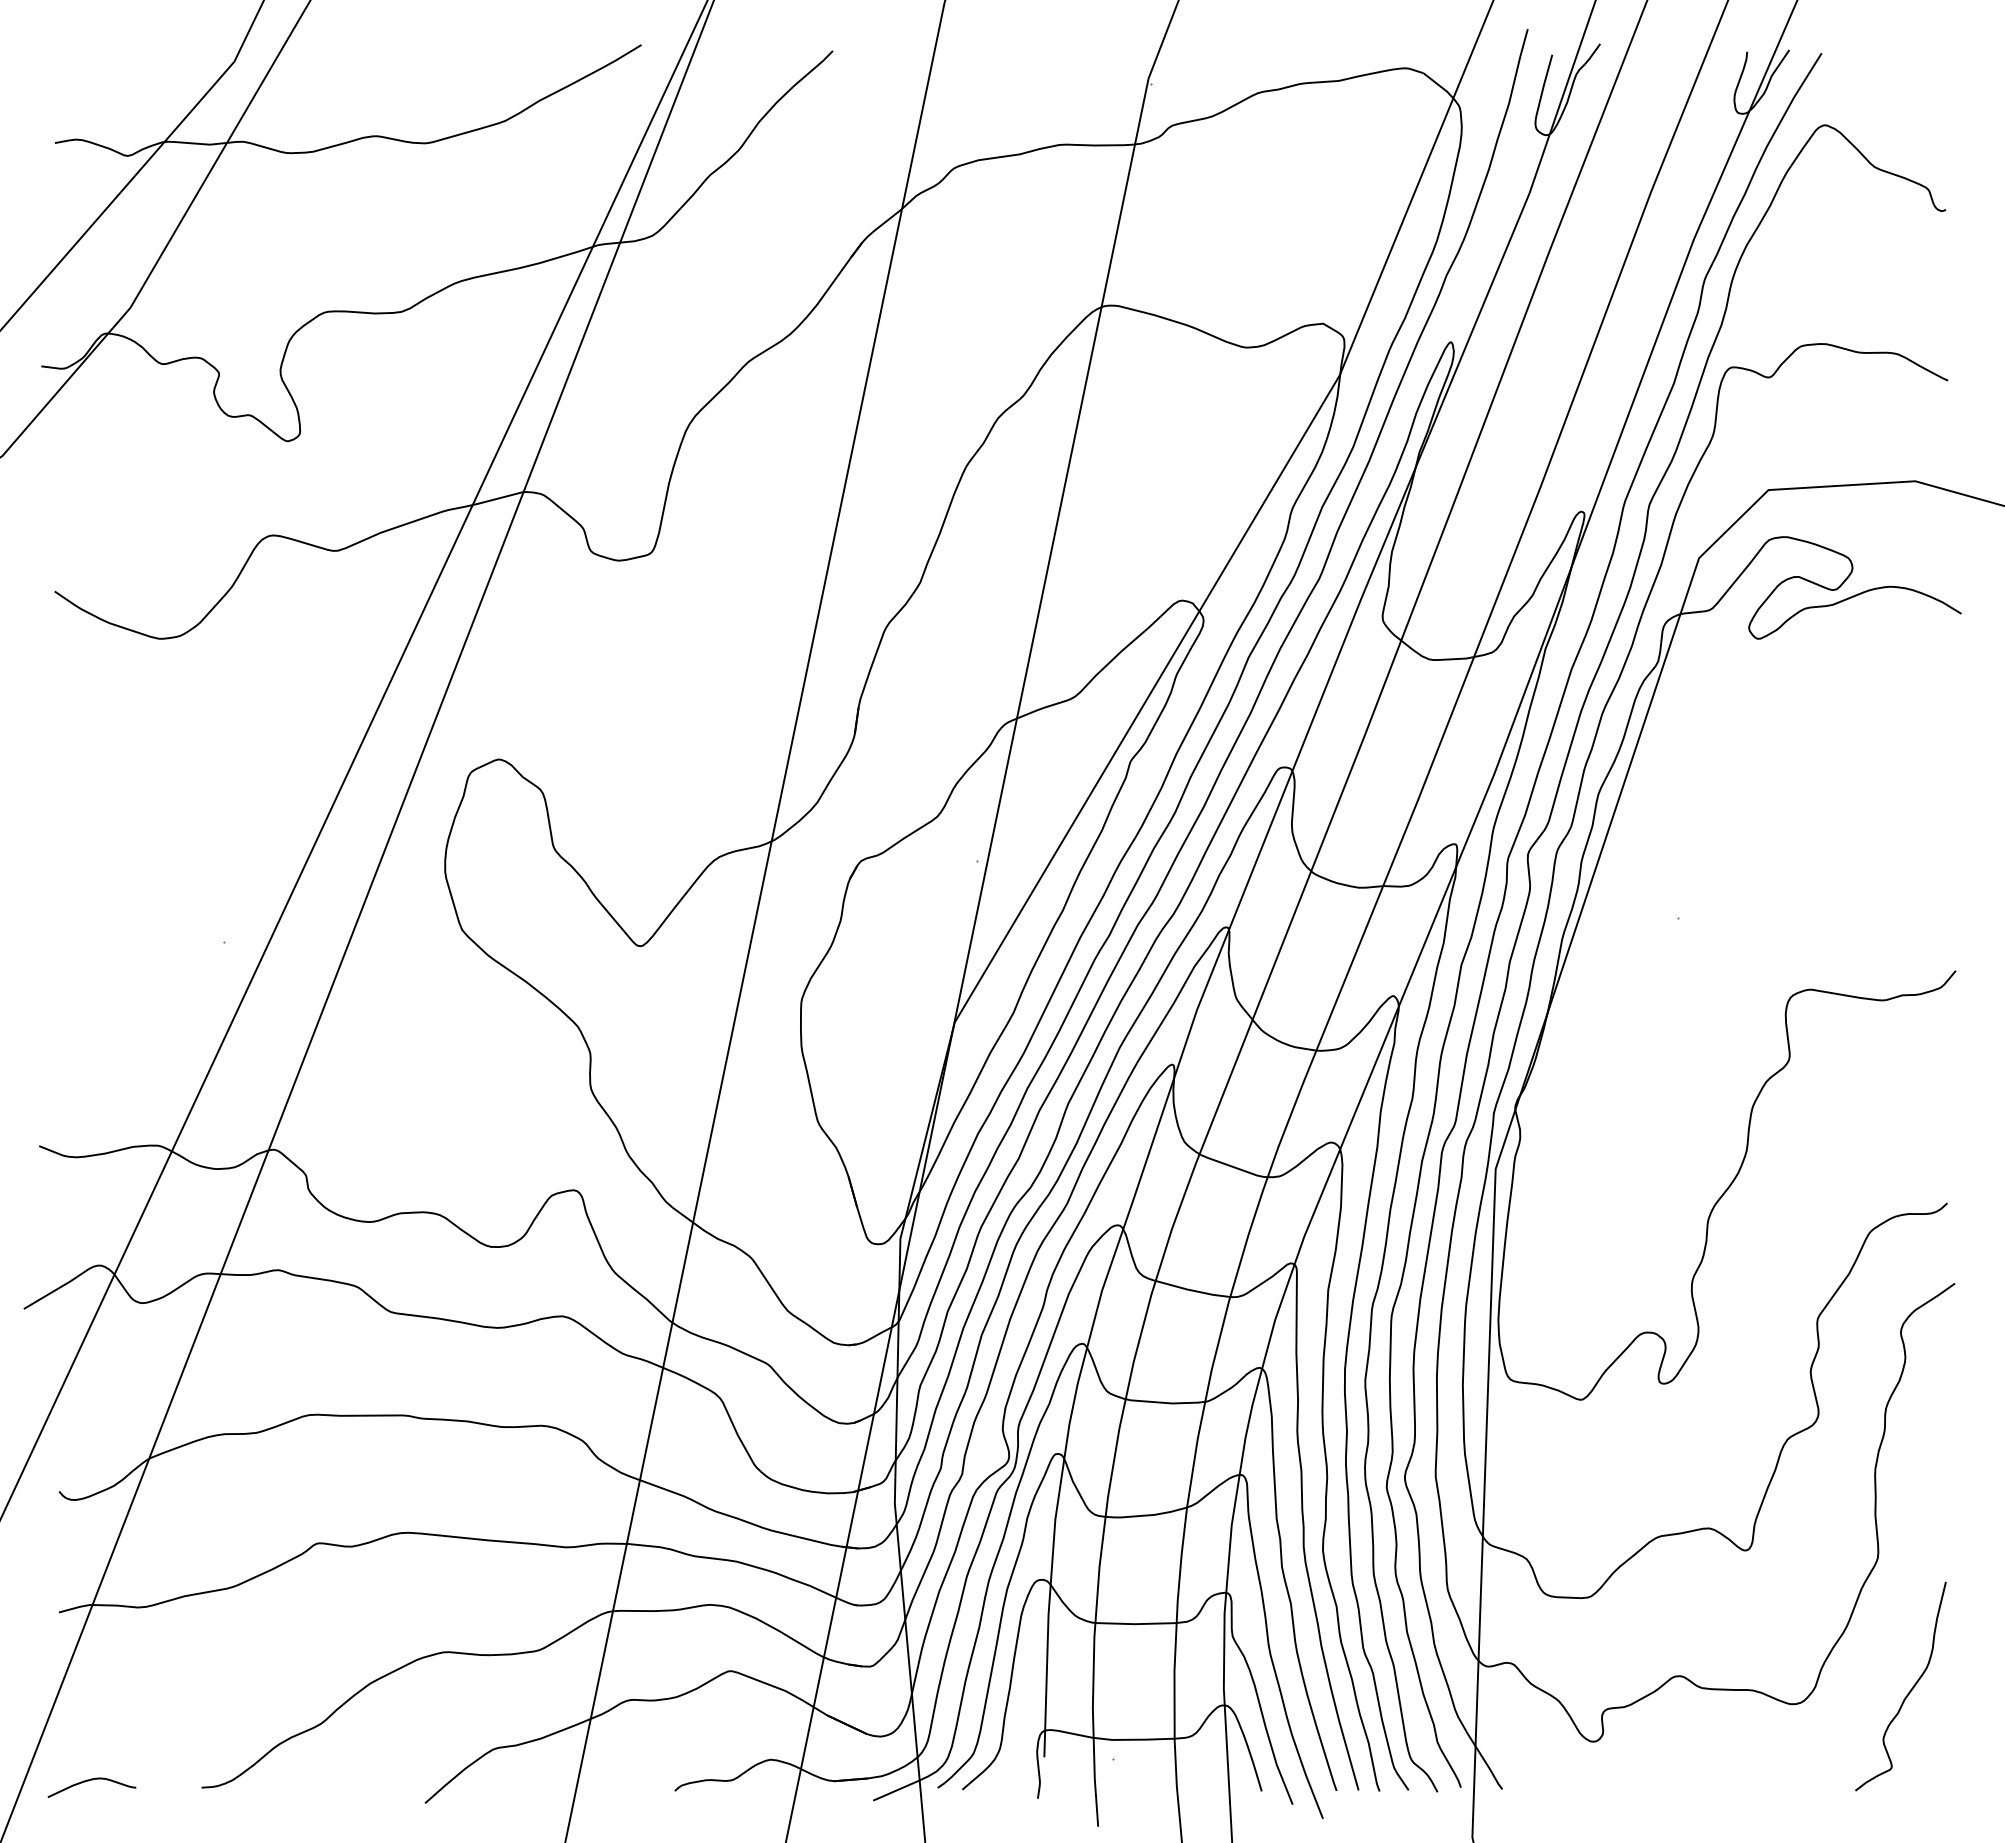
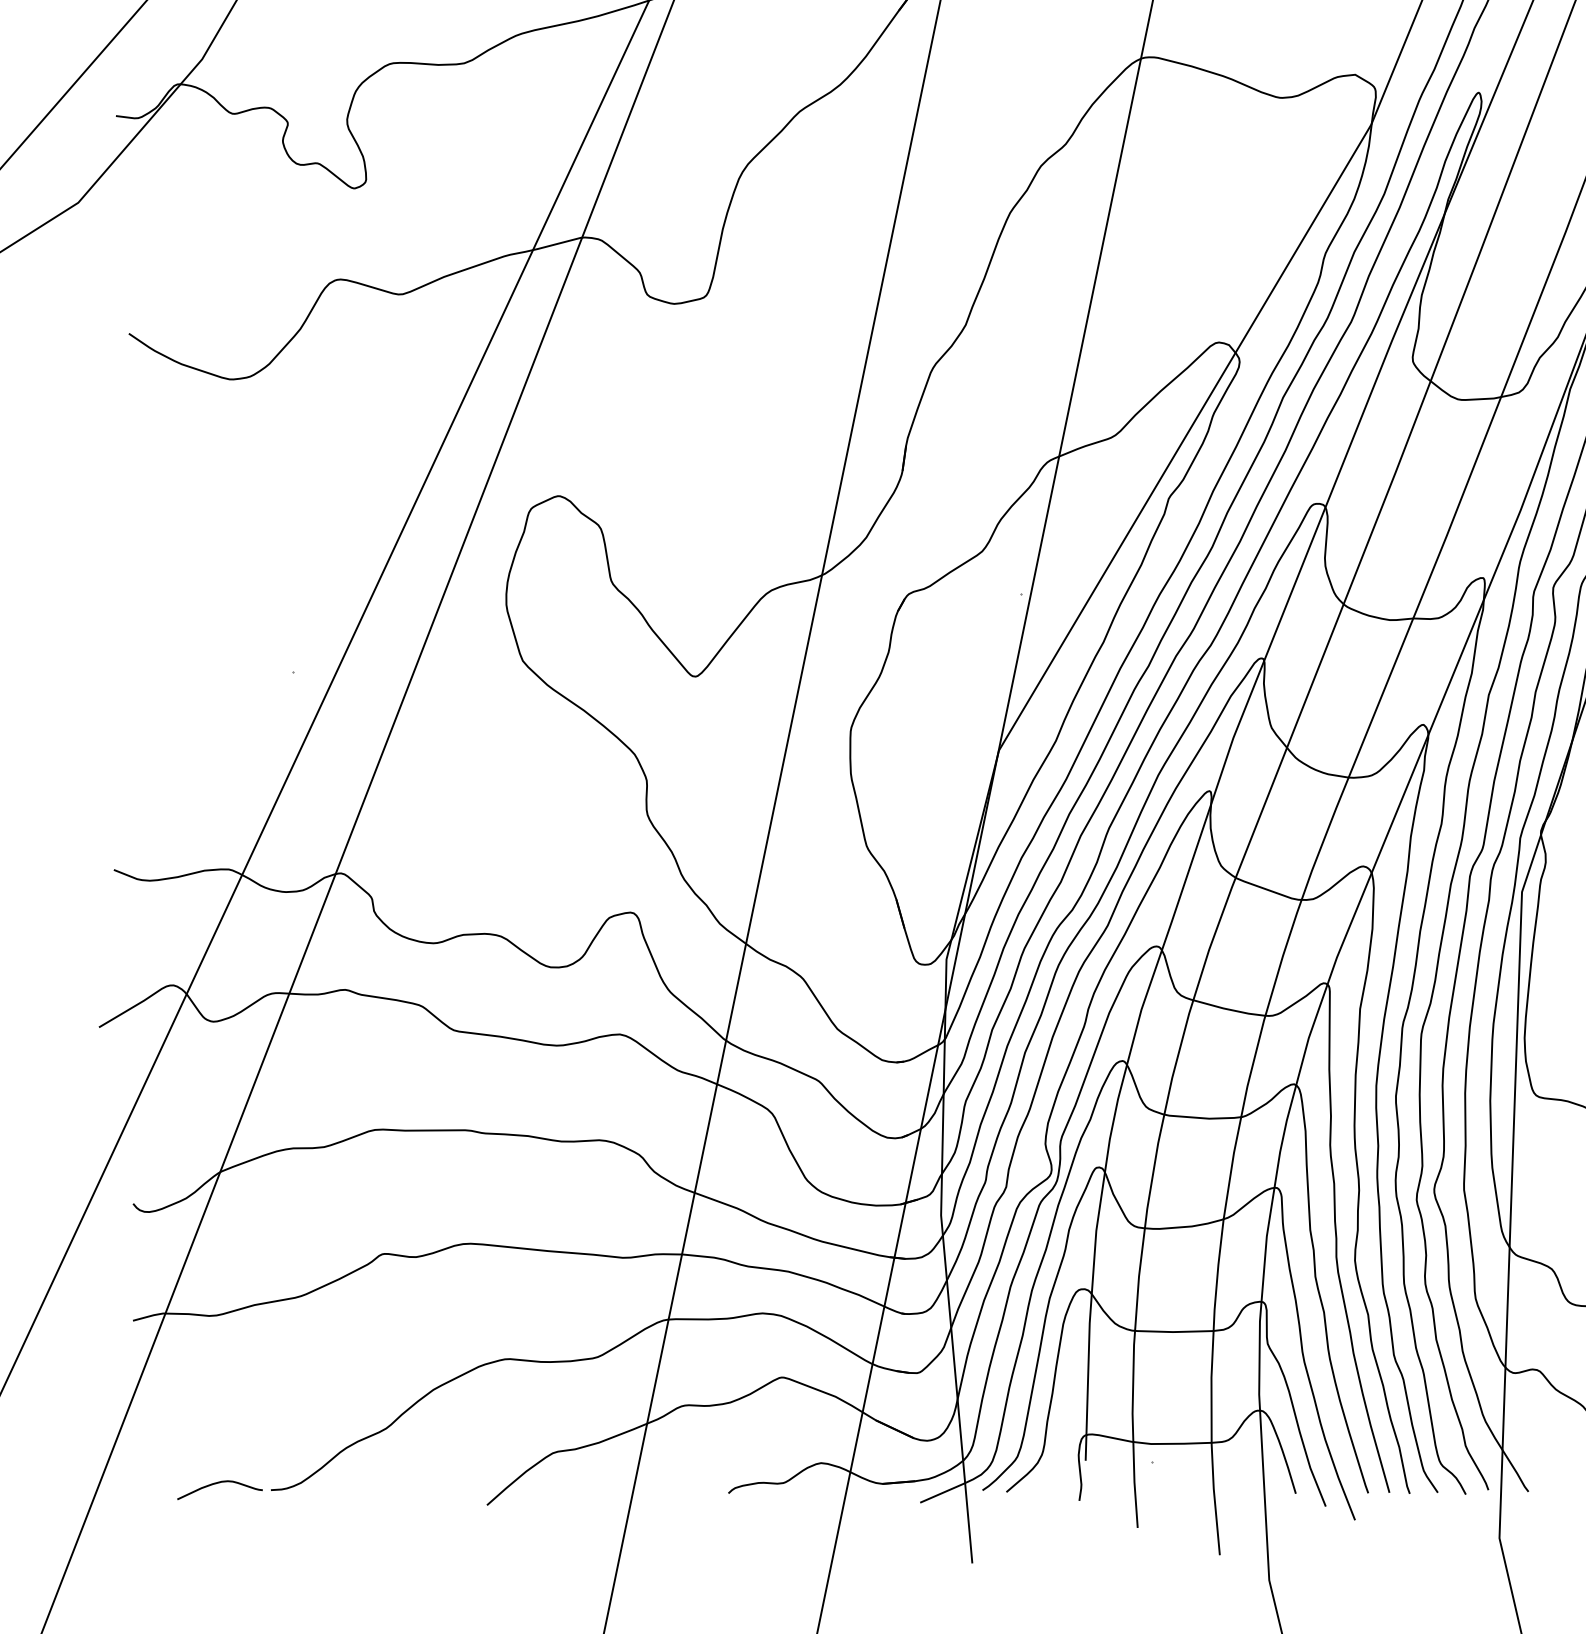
curve: (88, 1781) -> (216, 1484), moved

